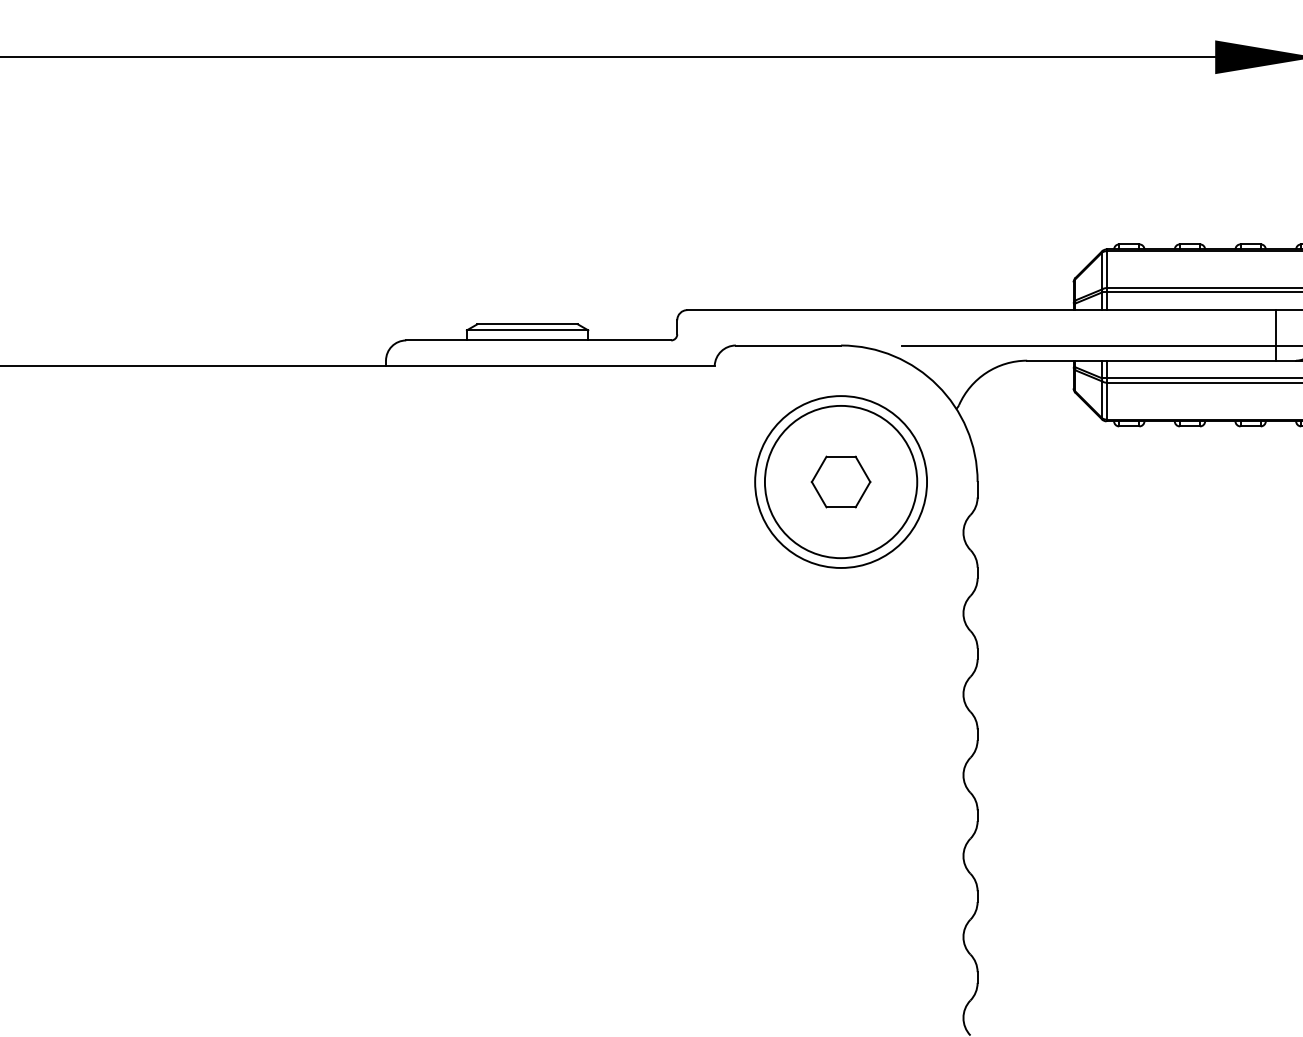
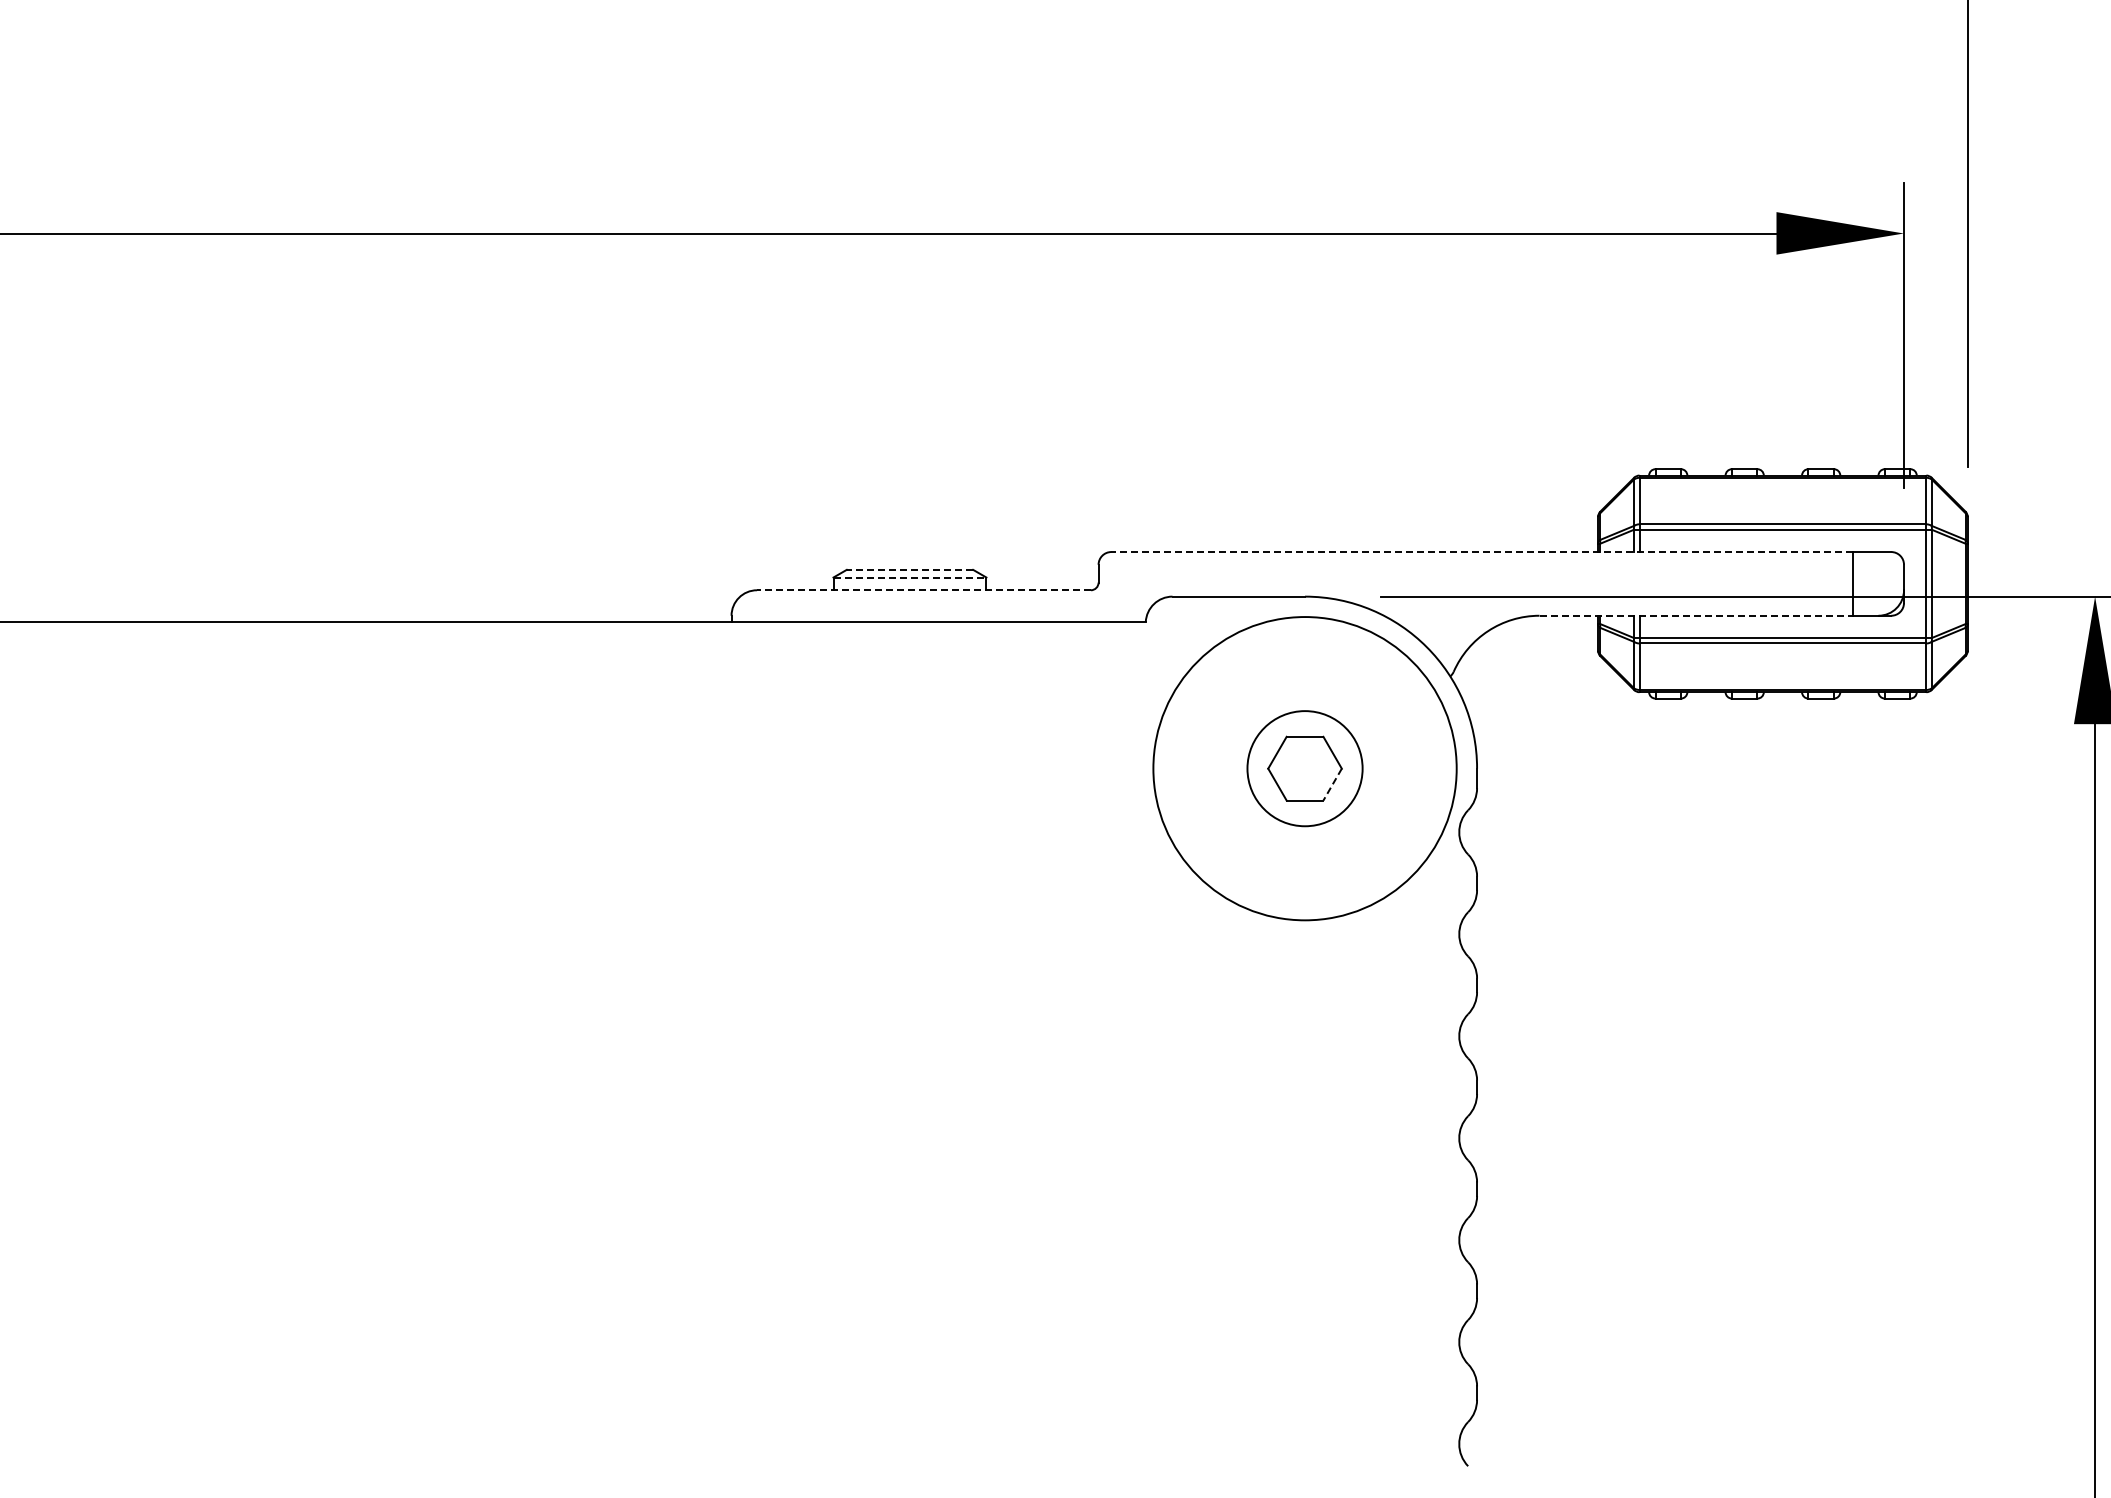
line: (981, 310) -> (1482, 552), solid -> dashed
line: (527, 323) -> (909, 569), solid -> dashed
line: (528, 330) -> (910, 577), solid -> dashed
line: (538, 340) -> (923, 590), solid -> dashed
line: (1151, 360) -> (1696, 615), solid -> dashed
circle: (840, 481) -> (1304, 768), size x1.4
circle: (841, 481) -> (1305, 768), size x0.6
line: (862, 495) -> (1332, 785), solid -> dashed

